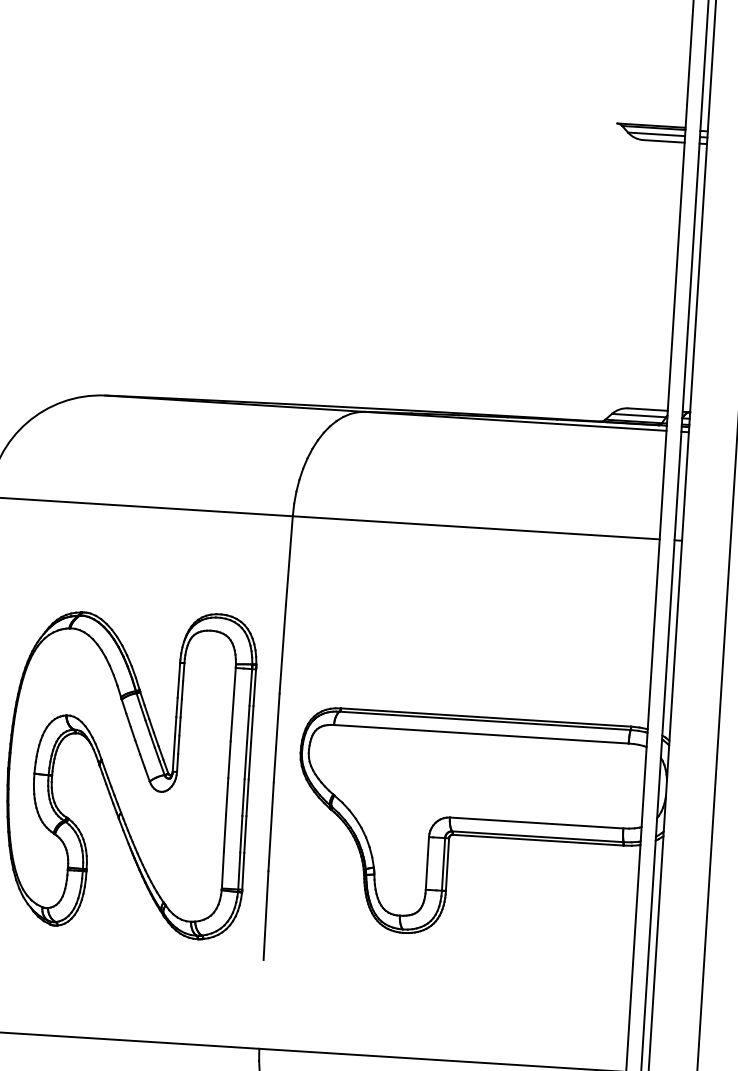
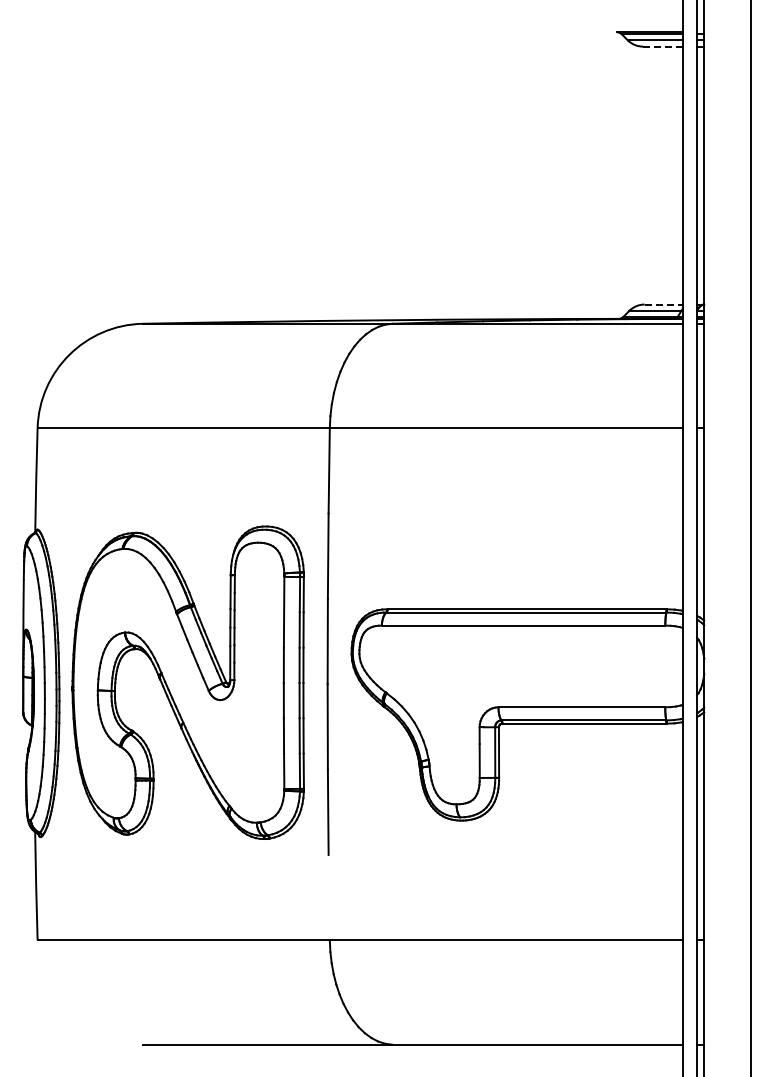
line: (663, 141) -> (662, 46), solid -> dashed
line: (648, 409) -> (664, 304), solid -> dashed

